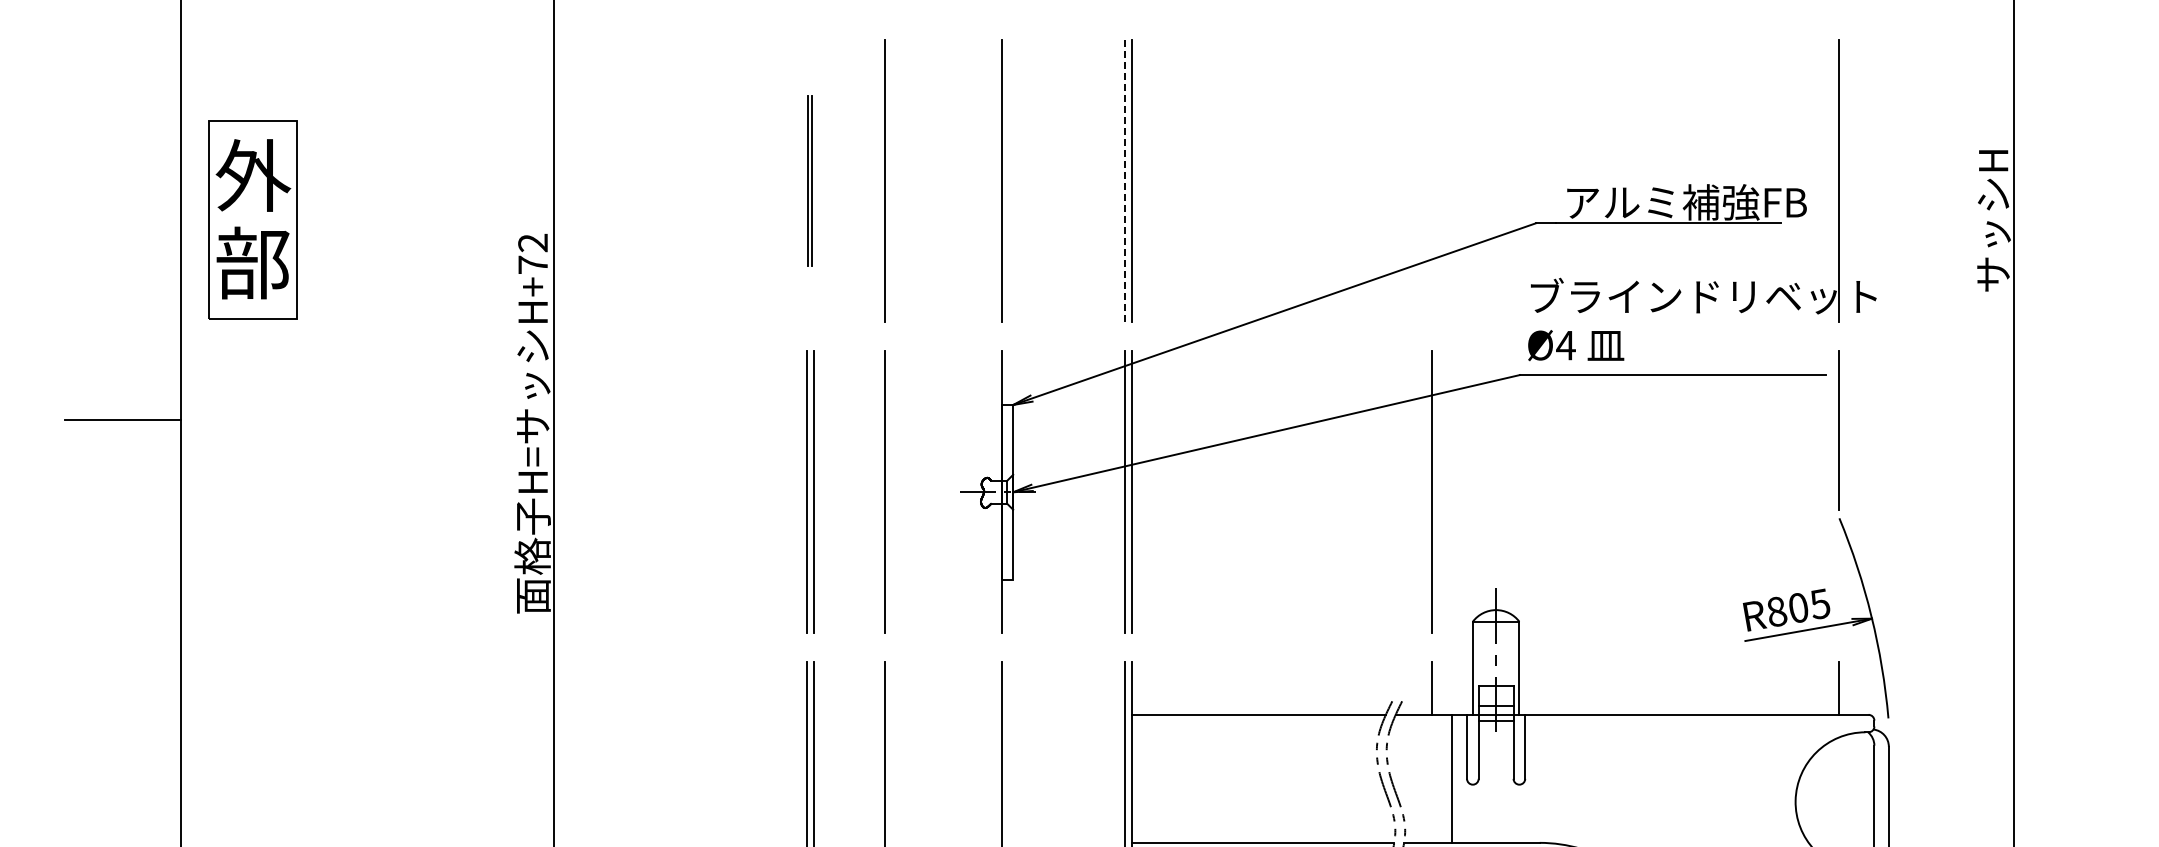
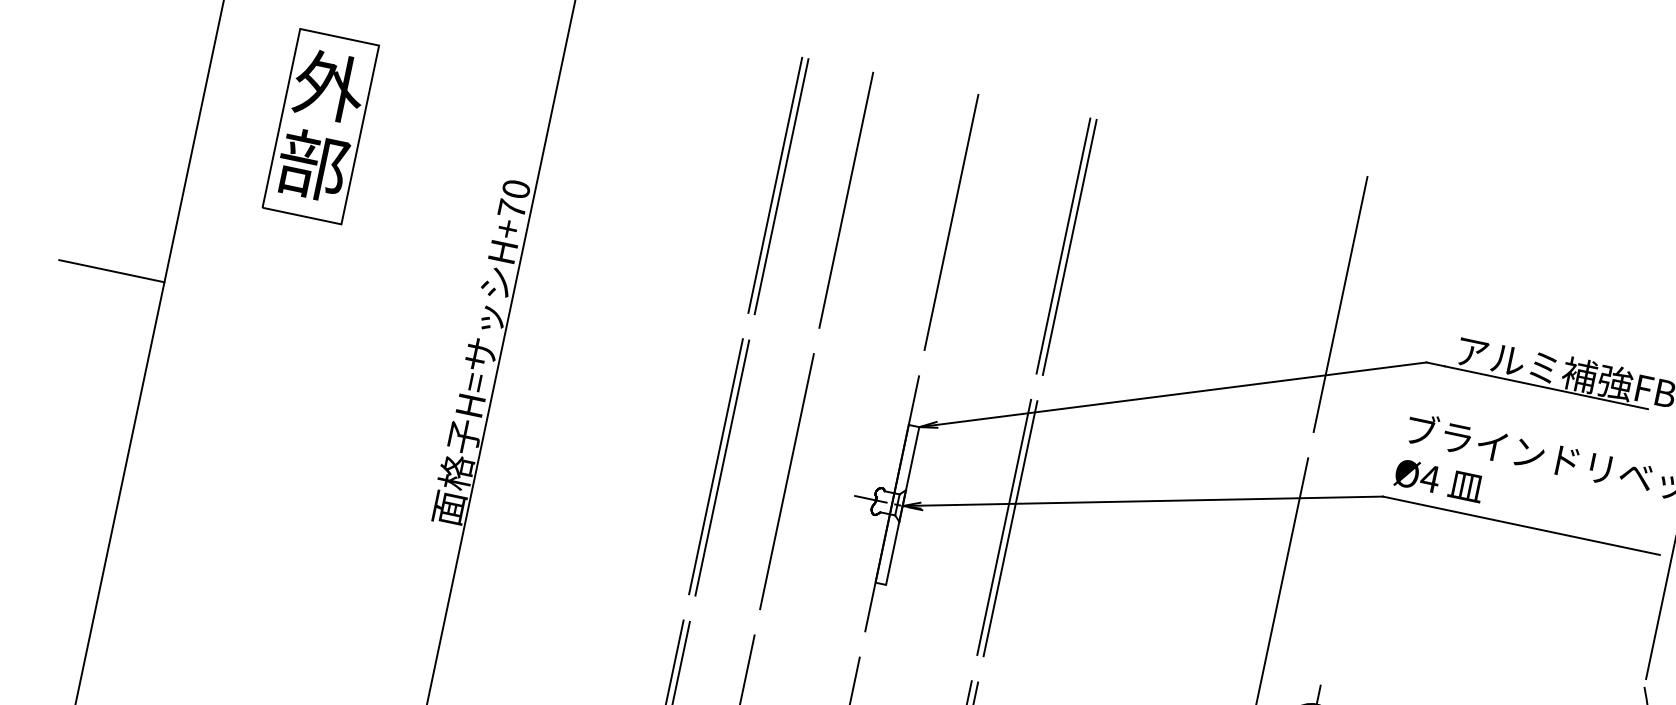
part: (810, 180) -> (778, 185), size x1.67
line: (1125, 180) -> (1063, 245), dashed -> solid
line: (1432, 180) -> (1341, 304), added
part: (252, 219) -> (320, 125), moved
text: (533, 242) -> (516, 188), H+72 -> H+70

